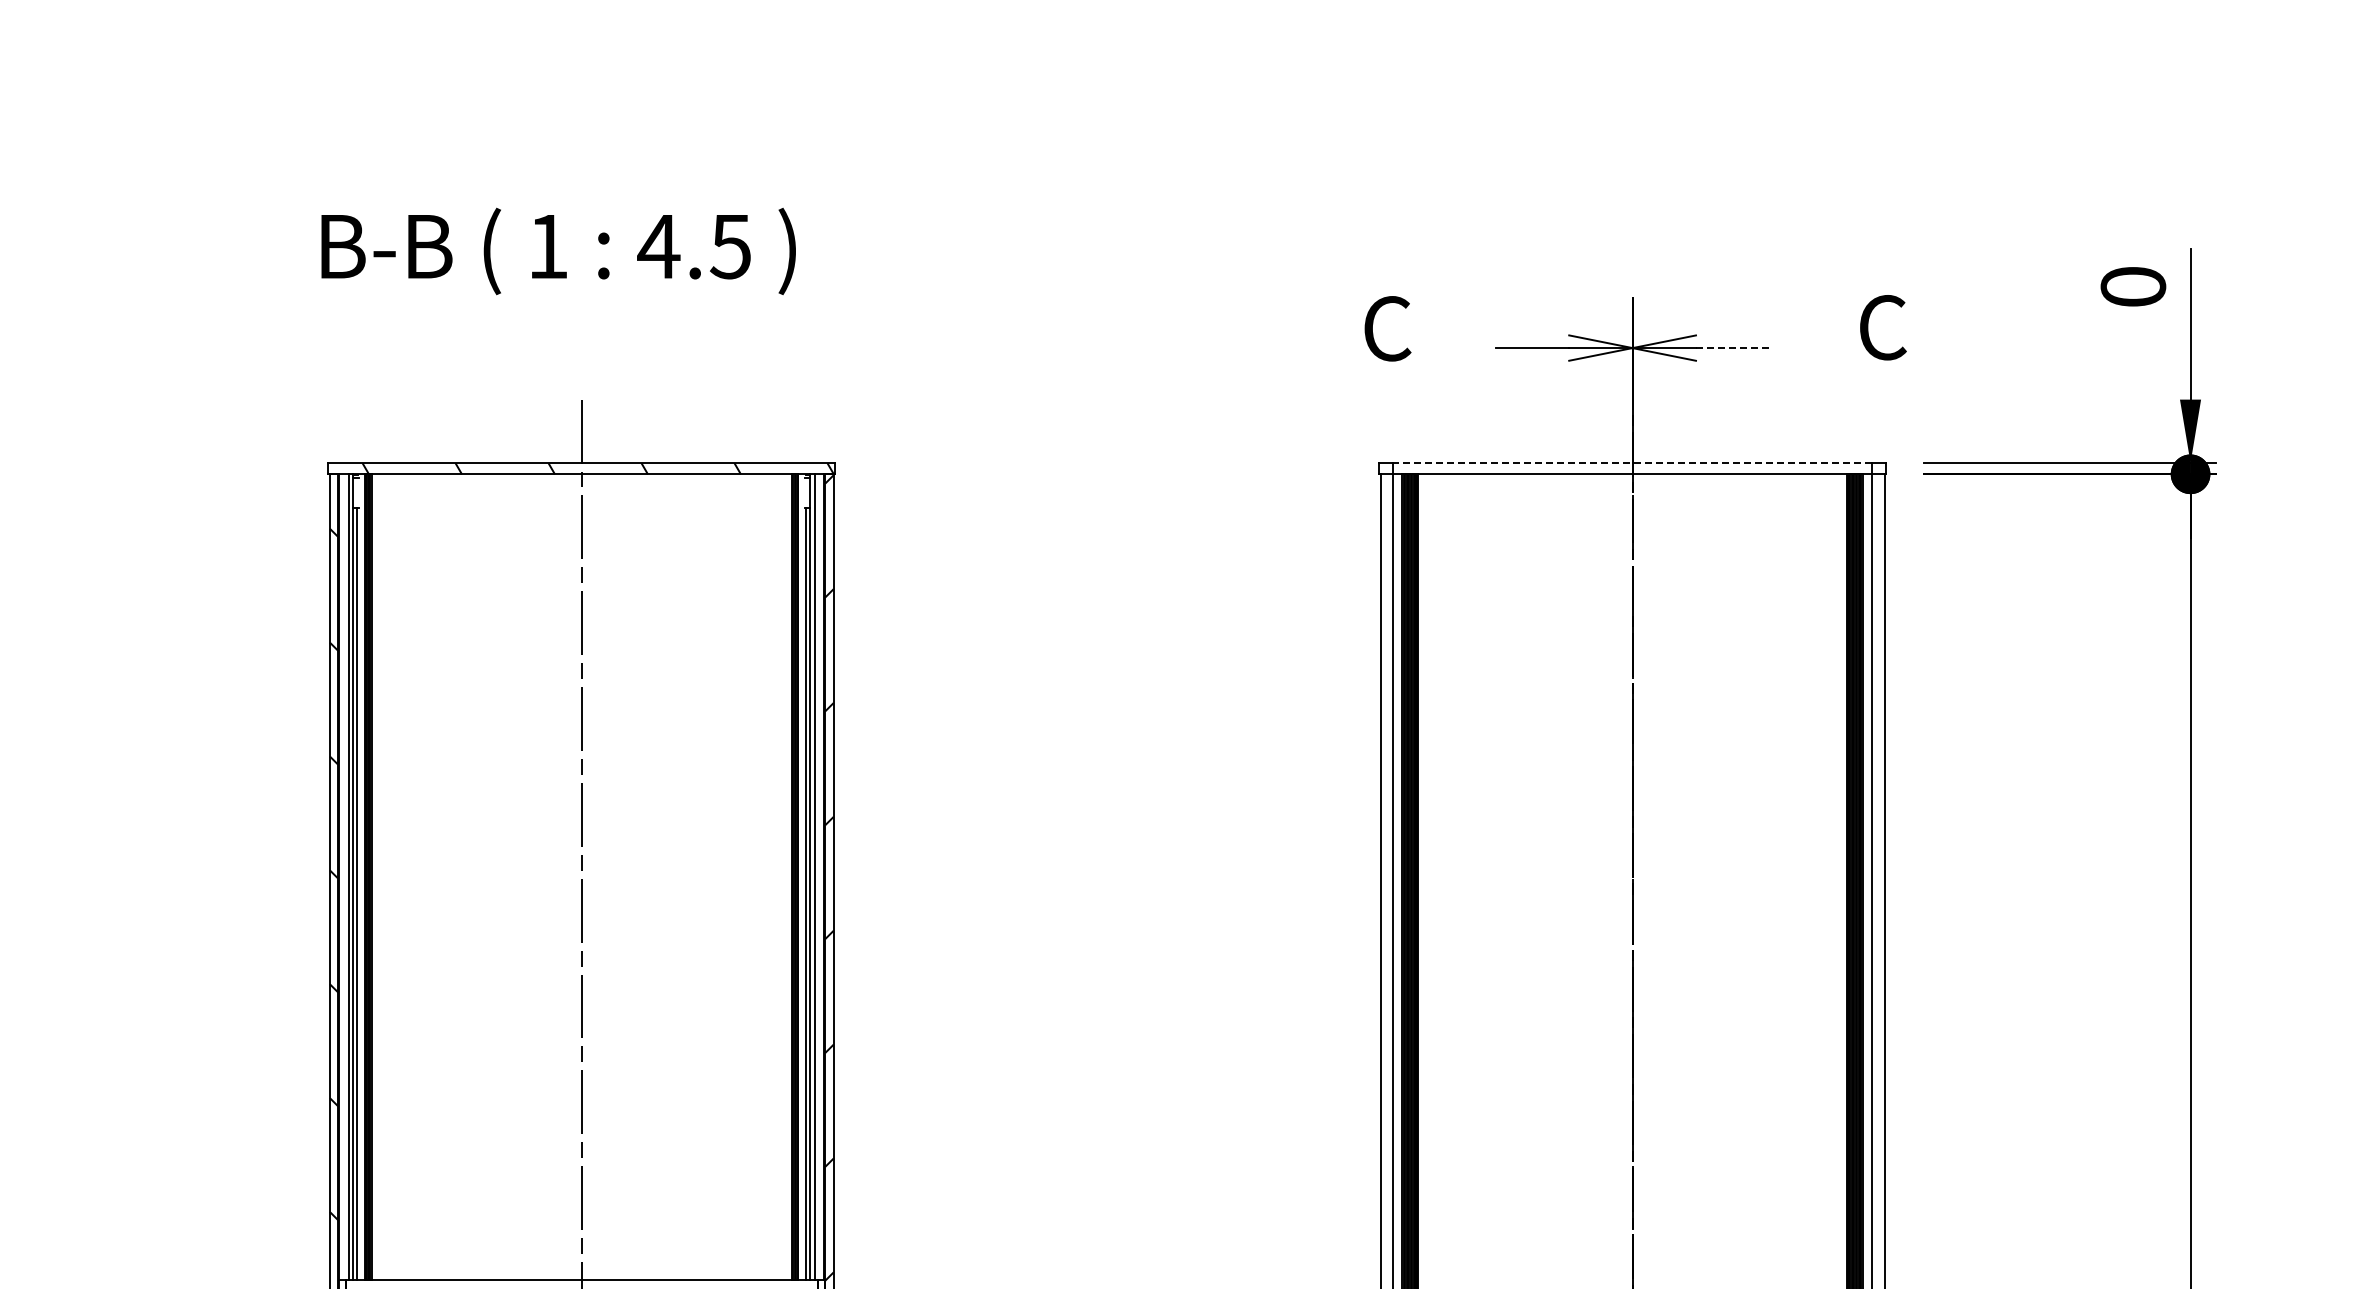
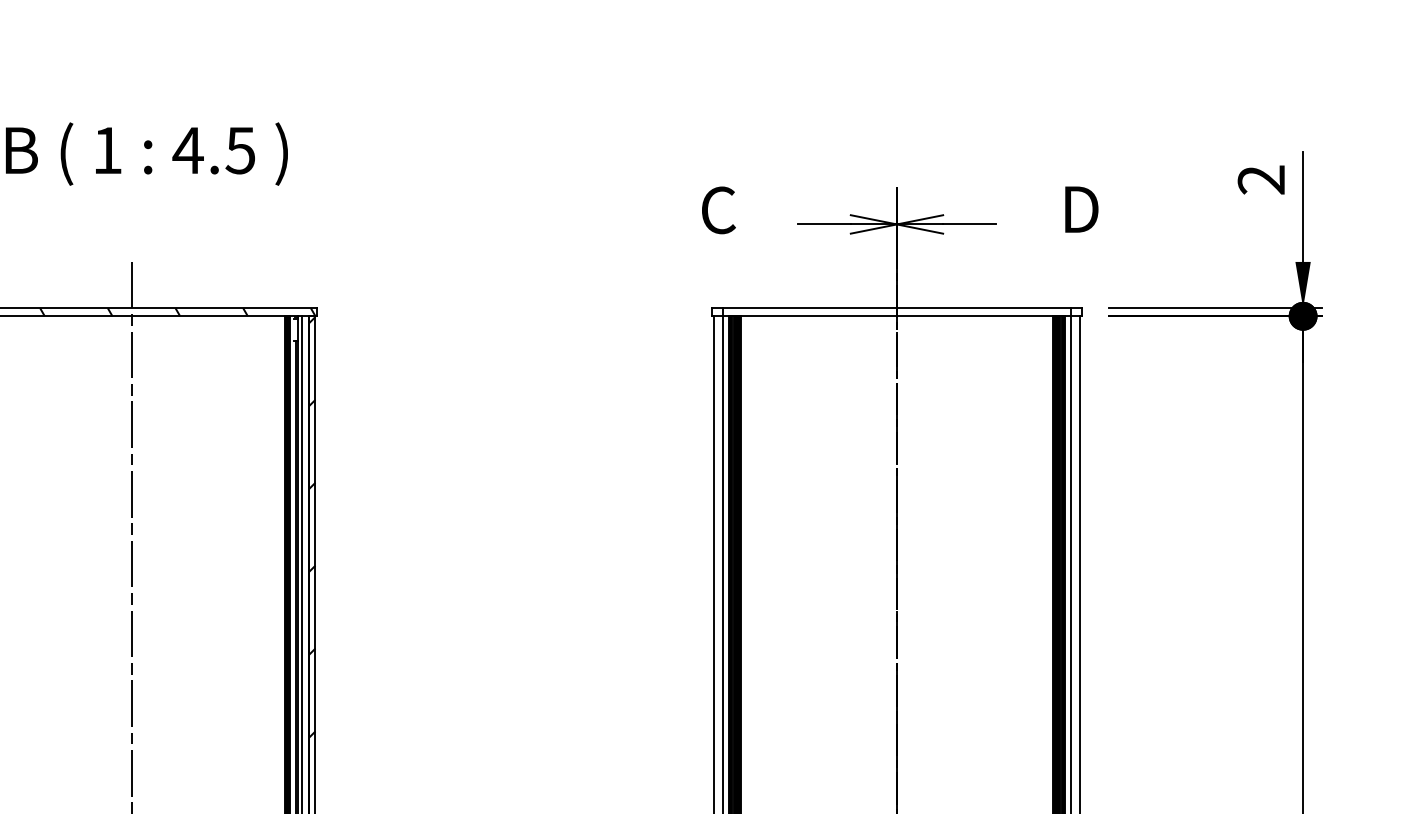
text: (2133, 287) -> (1261, 180), 0 -> 2
text: (1884, 327) -> (1080, 209), C -> D
line: (1731, 348) -> (968, 224), dashed -> solid
line: (1632, 463) -> (896, 308), dashed -> solid

